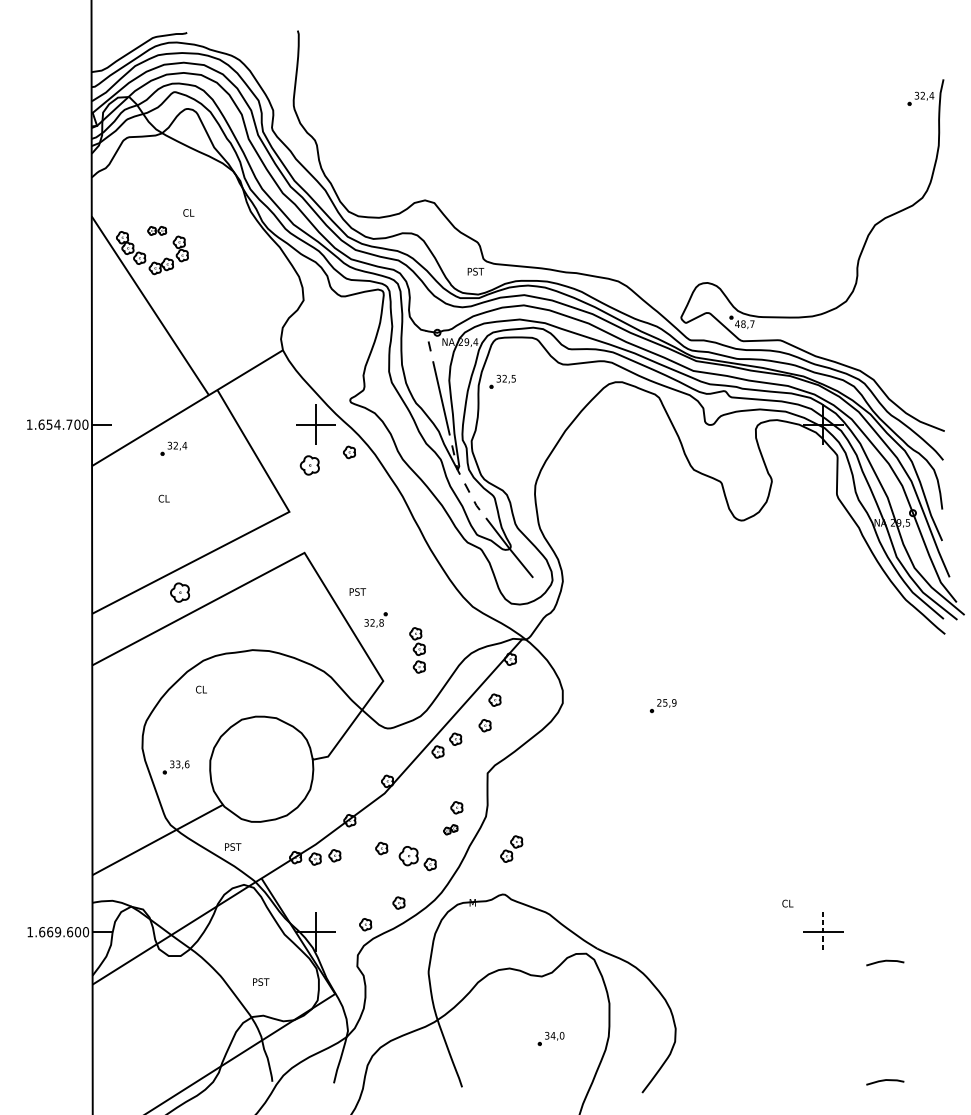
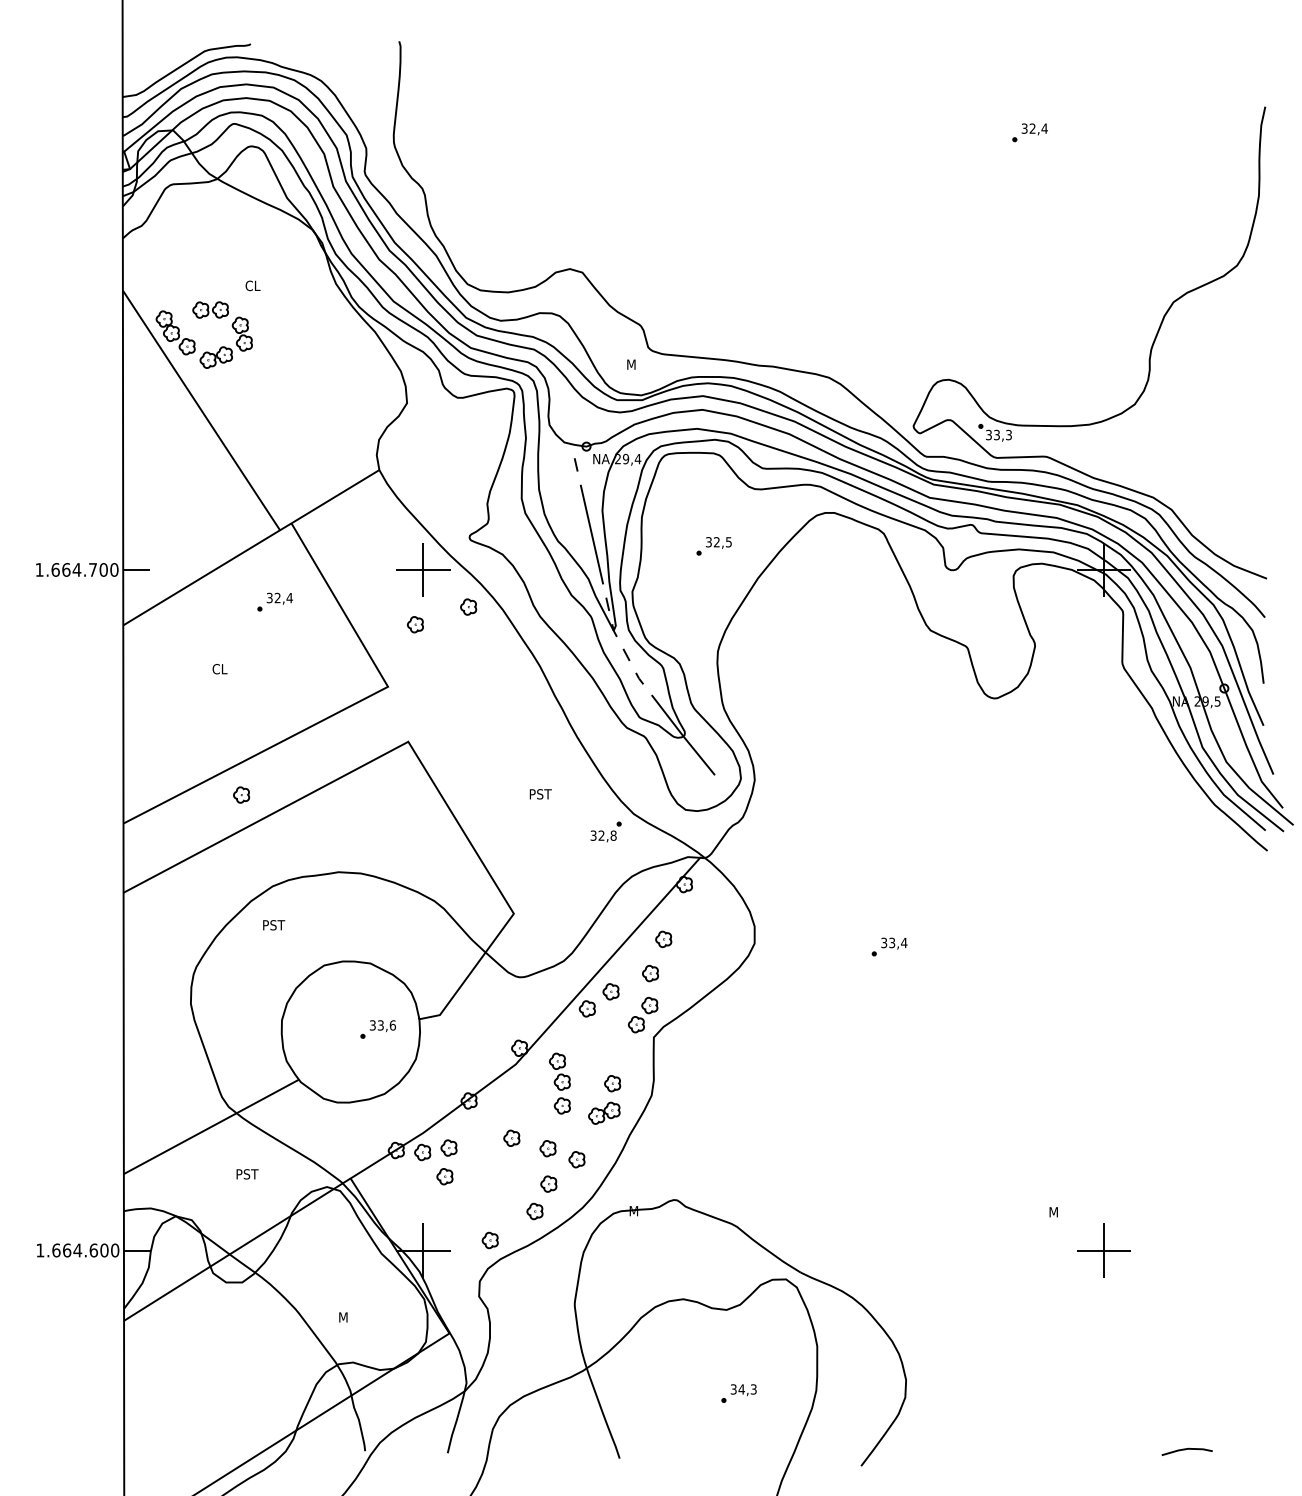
part: (920, 98) -> (1029, 132), moved
part: (157, 230) -> (210, 309), size x1.43
text: (476, 271) -> (638, 364), PST -> M
text: (744, 323) -> (998, 434), 48,7 -> 33,3
part: (502, 381) -> (713, 546), moved
text: (49, 424) -> (66, 569), 1.654.700 -> 1.664.700
part: (173, 448) -> (274, 601), moved
part: (309, 465) -> (415, 624), size x0.62
part: (180, 592) -> (241, 794), size x0.62
text: (357, 592) -> (540, 794), moved
part: (375, 619) -> (605, 831), moved
part: (417, 650) -> (559, 1083), moved
text: (204, 689) -> (273, 925), CL -> PST
text: (667, 702) -> (894, 942), 25,9 -> 33,4
part: (175, 767) -> (377, 1029), moved
part: (450, 829) -> (604, 1112), size x1.67
text: (233, 847) -> (247, 1174), moved
part: (511, 849) -> (643, 1015), moved
part: (408, 856) -> (547, 1148), size x0.62
part: (331, 876) -> (444, 1176), added
part: (409, 882) -> (548, 1183), added
text: (787, 903) -> (1056, 1212), CL -> M
text: (57, 932) -> (77, 1250), 1.669.600 -> 1.664.600
line: (822, 932) -> (1103, 1251), dashed -> solid
line: (884, 961) -> (1185, 1290), removed
text: (261, 982) -> (350, 1317), PST -> M
text: (561, 1035) -> (753, 1389), 34,0 -> 34,3

